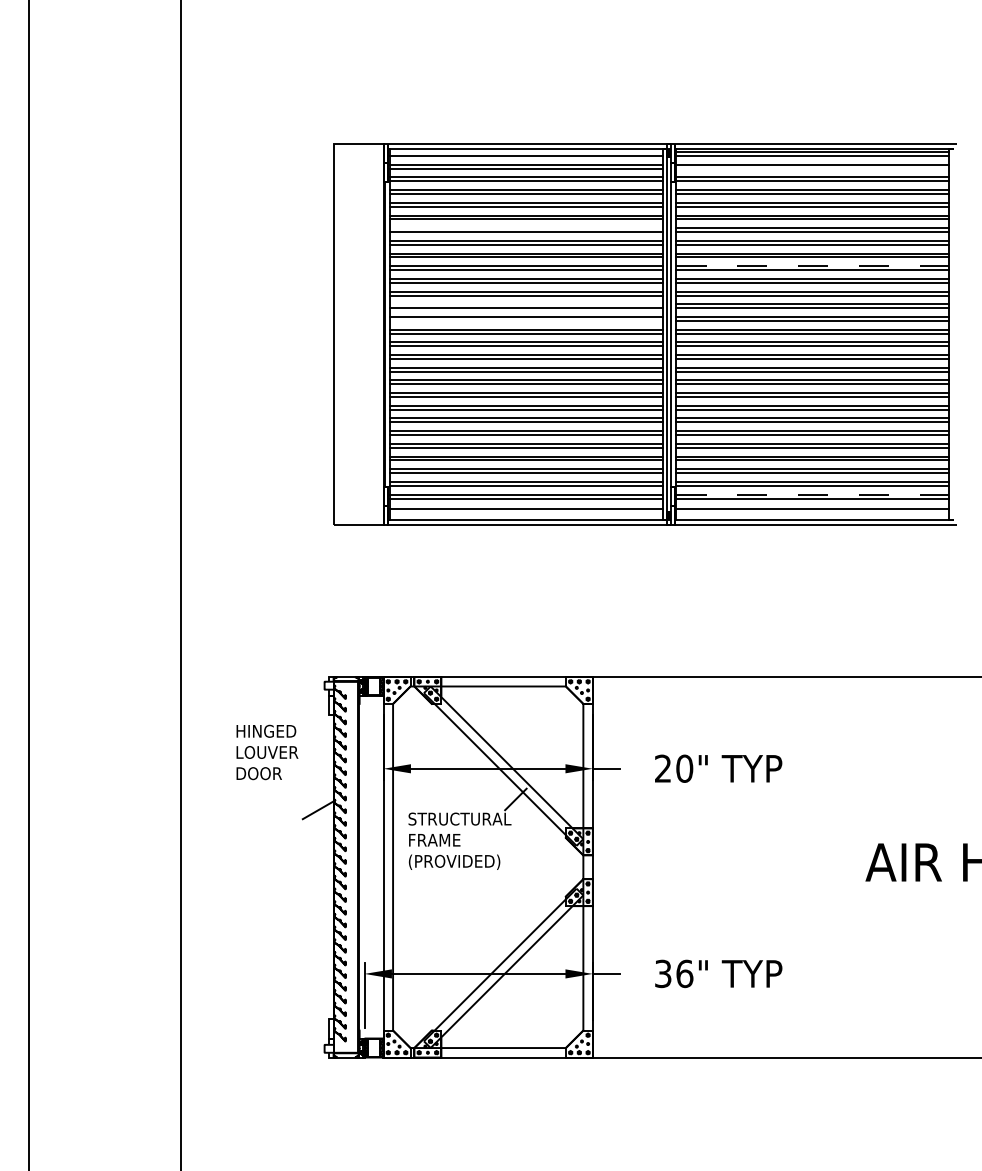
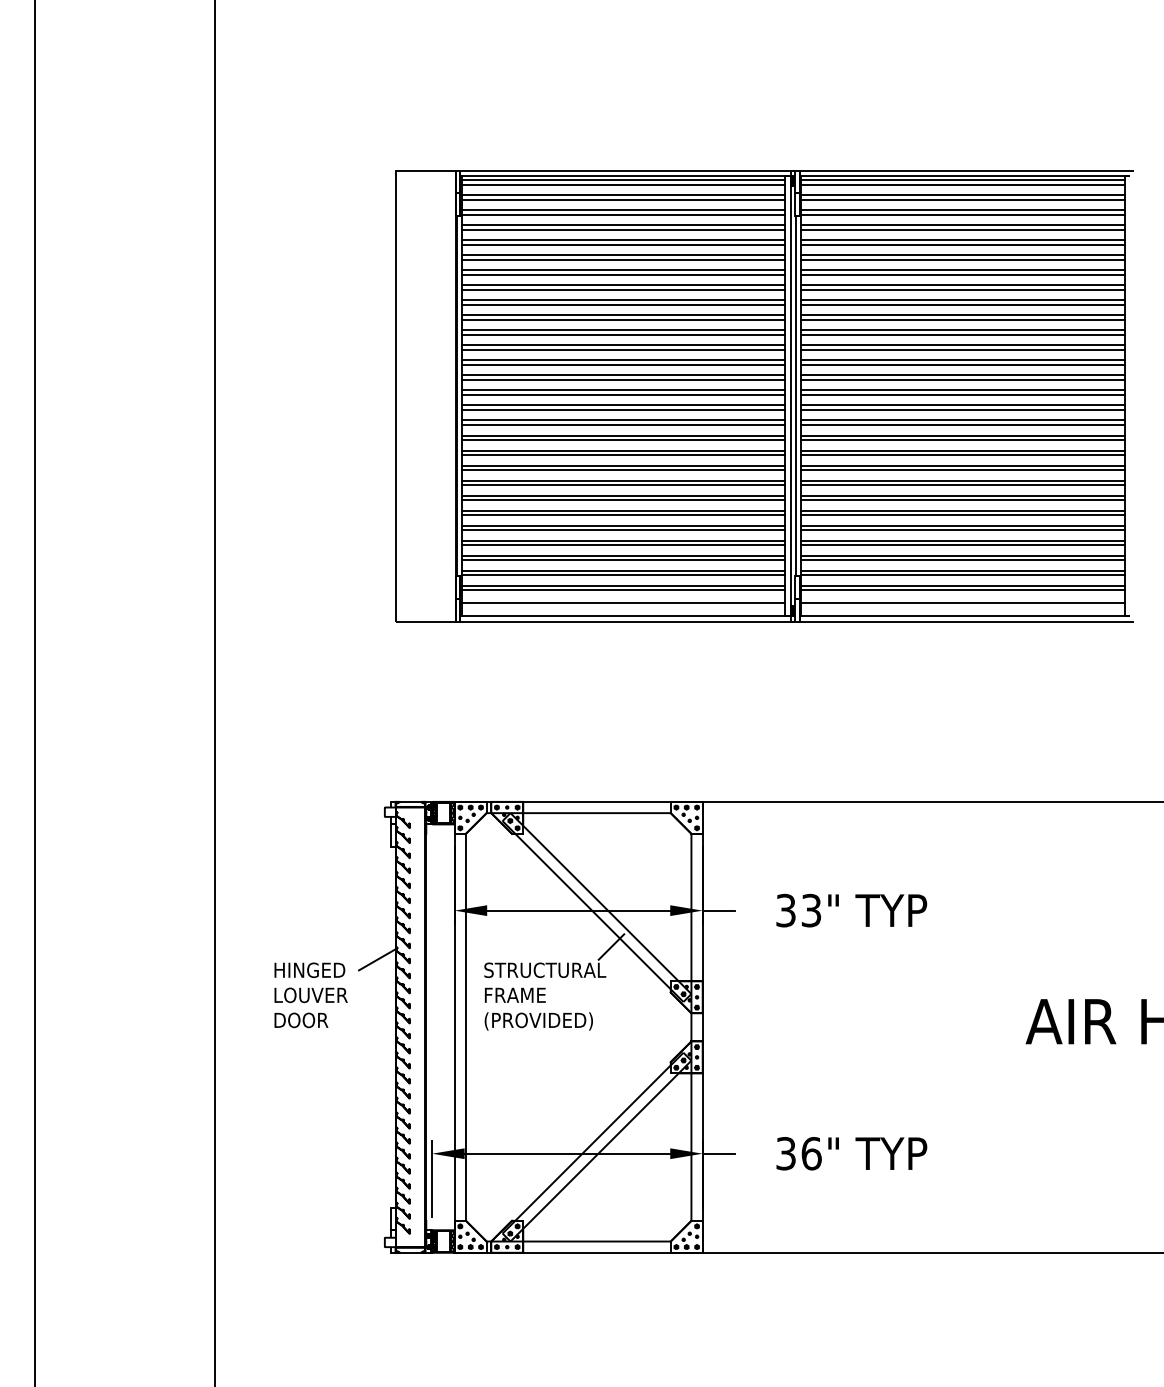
line: (526, 152) -> (623, 180), added
line: (812, 168) -> (962, 199), added
line: (526, 228) -> (623, 270), added
line: (812, 266) -> (962, 315), dashed -> solid
line: (526, 304) -> (623, 360), added
line: (526, 321) -> (623, 380), added
line: (812, 494) -> (962, 585), dashed -> solid
text: (266, 752) -> (310, 995), moved
text: (673, 768) -> (798, 910), 20" -> 33"

